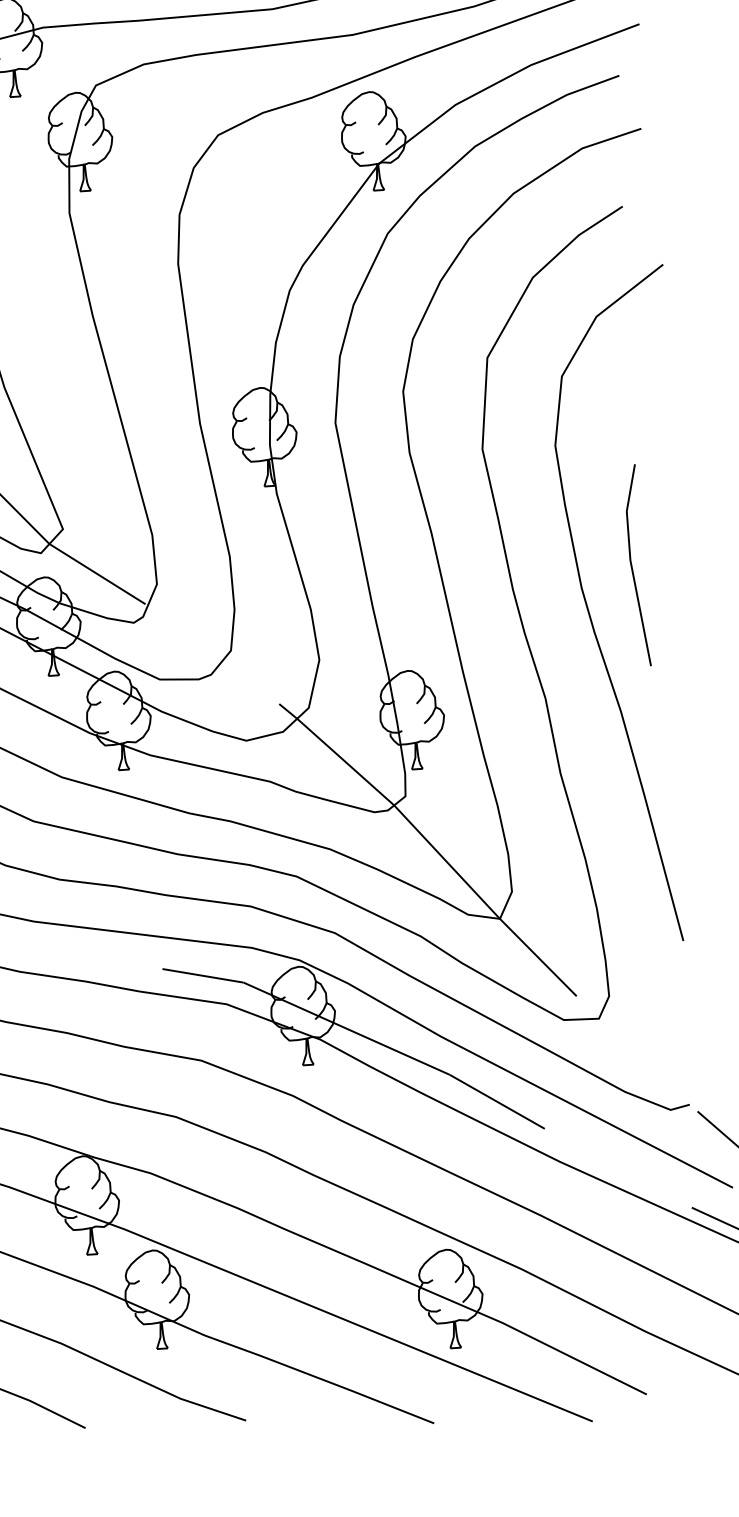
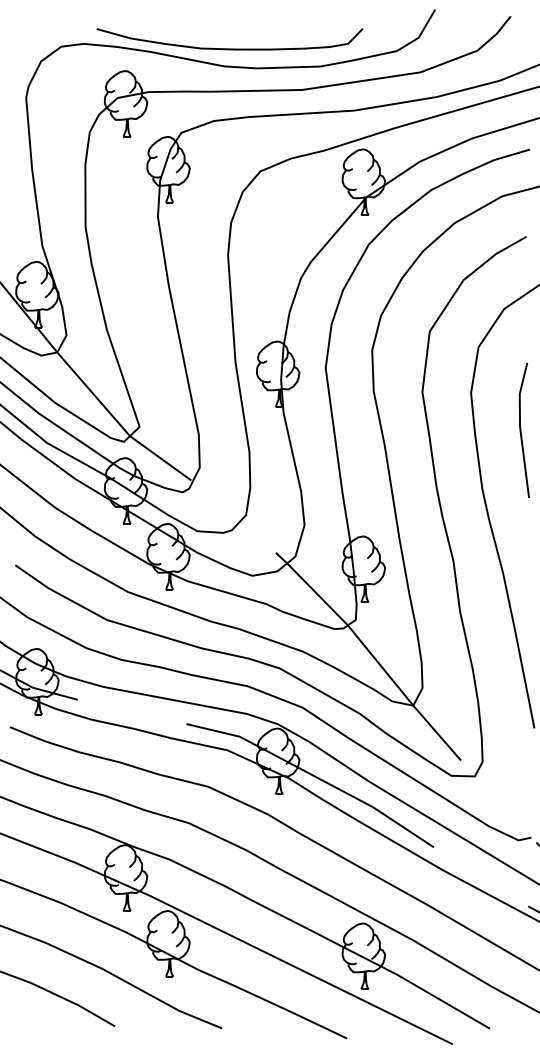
line: (632, 564) -> (521, 429), moved

